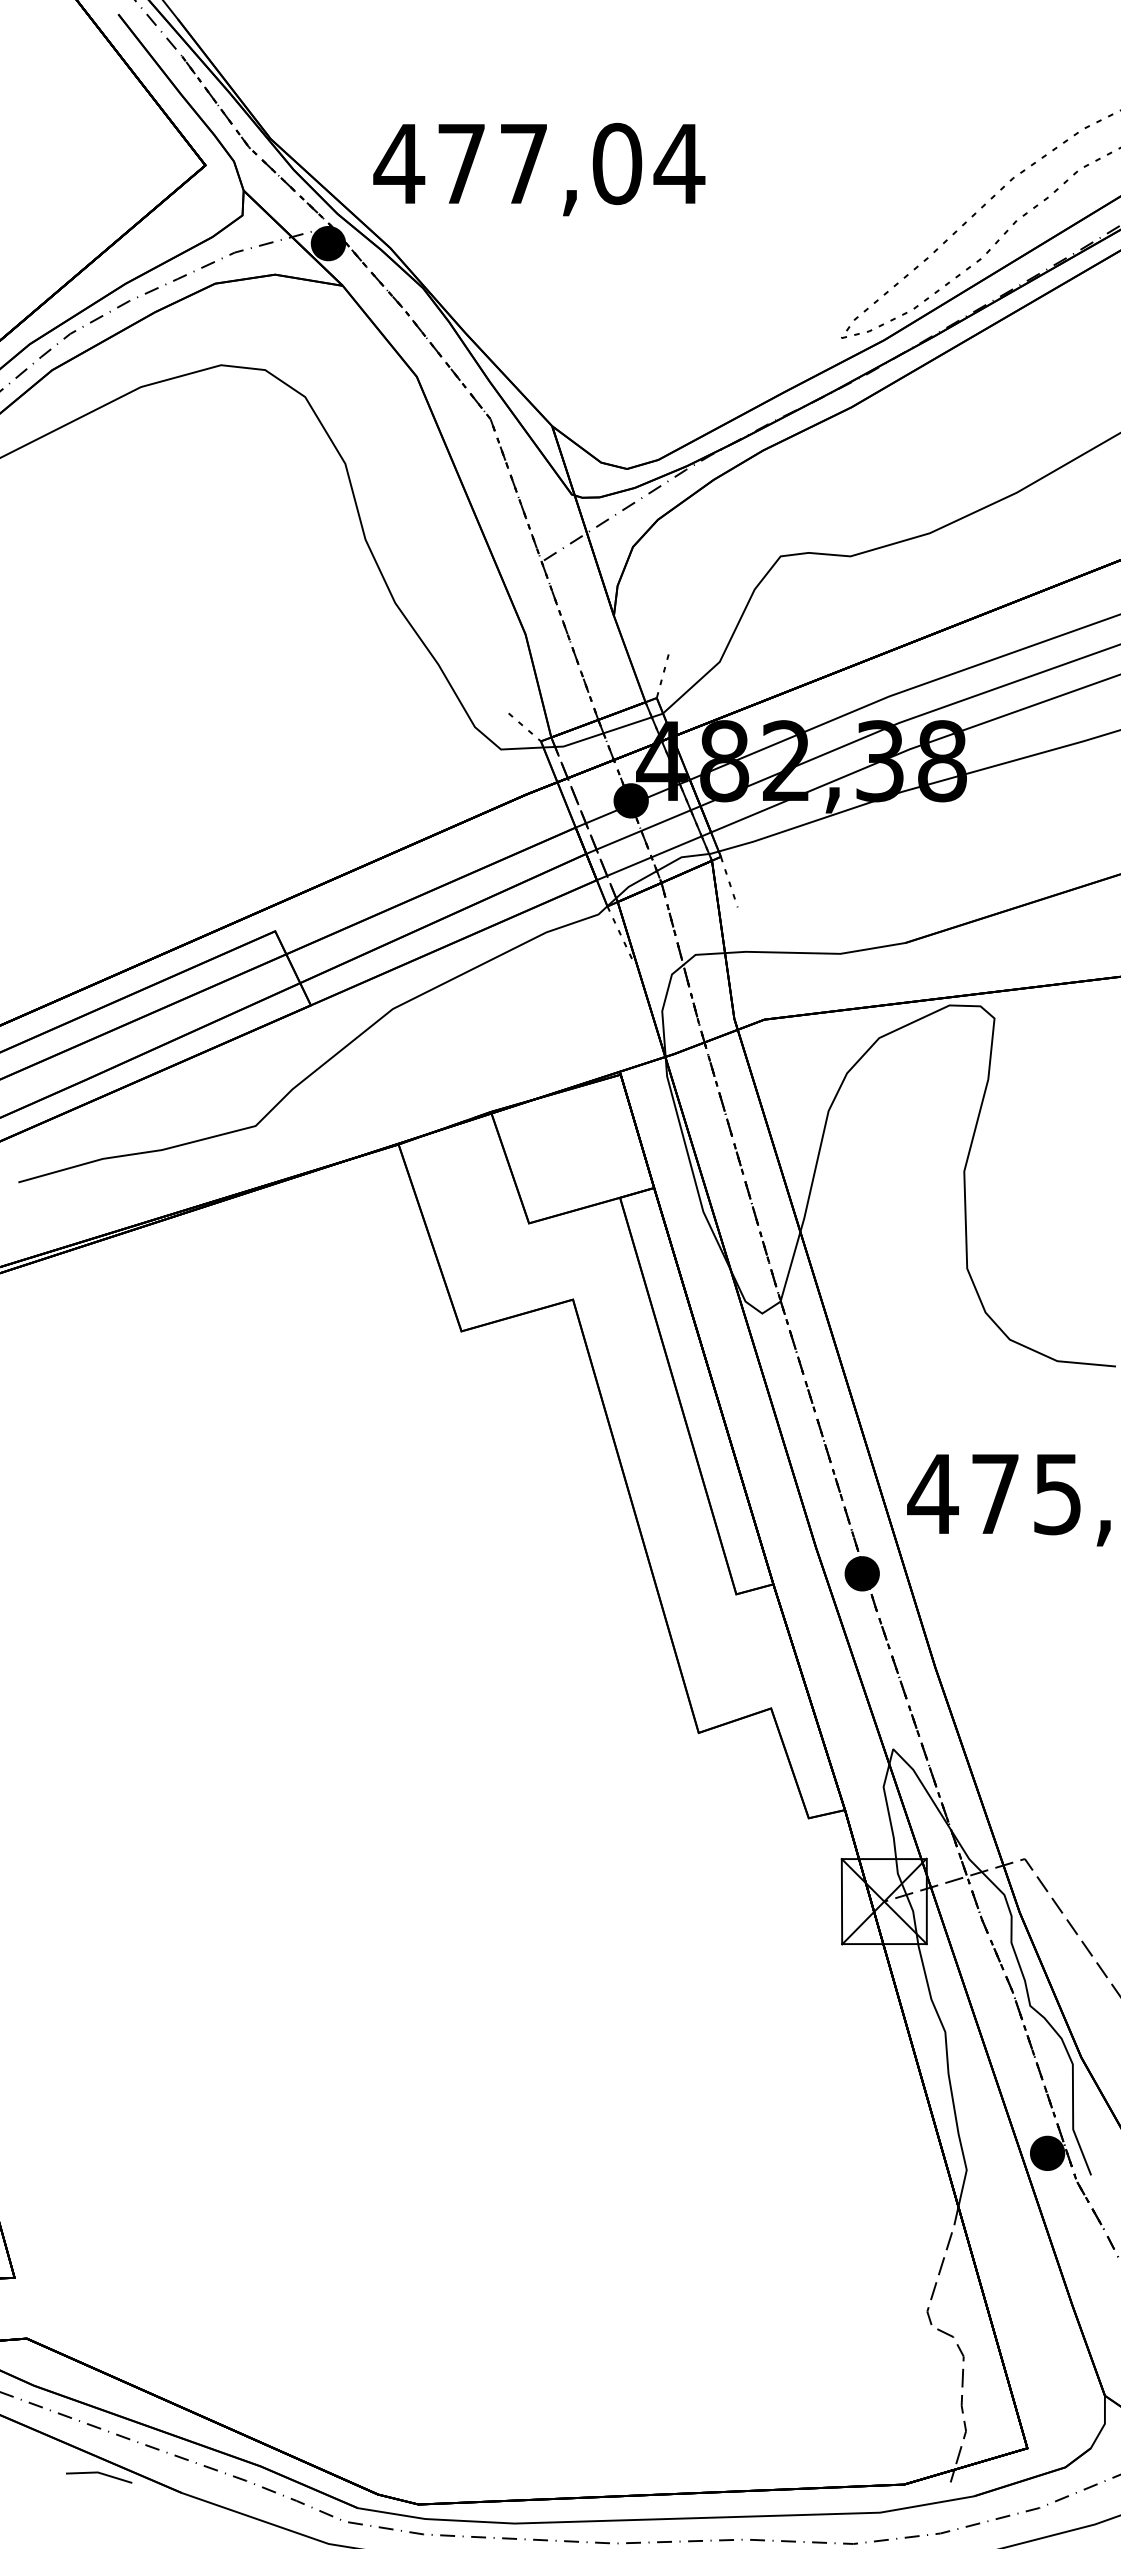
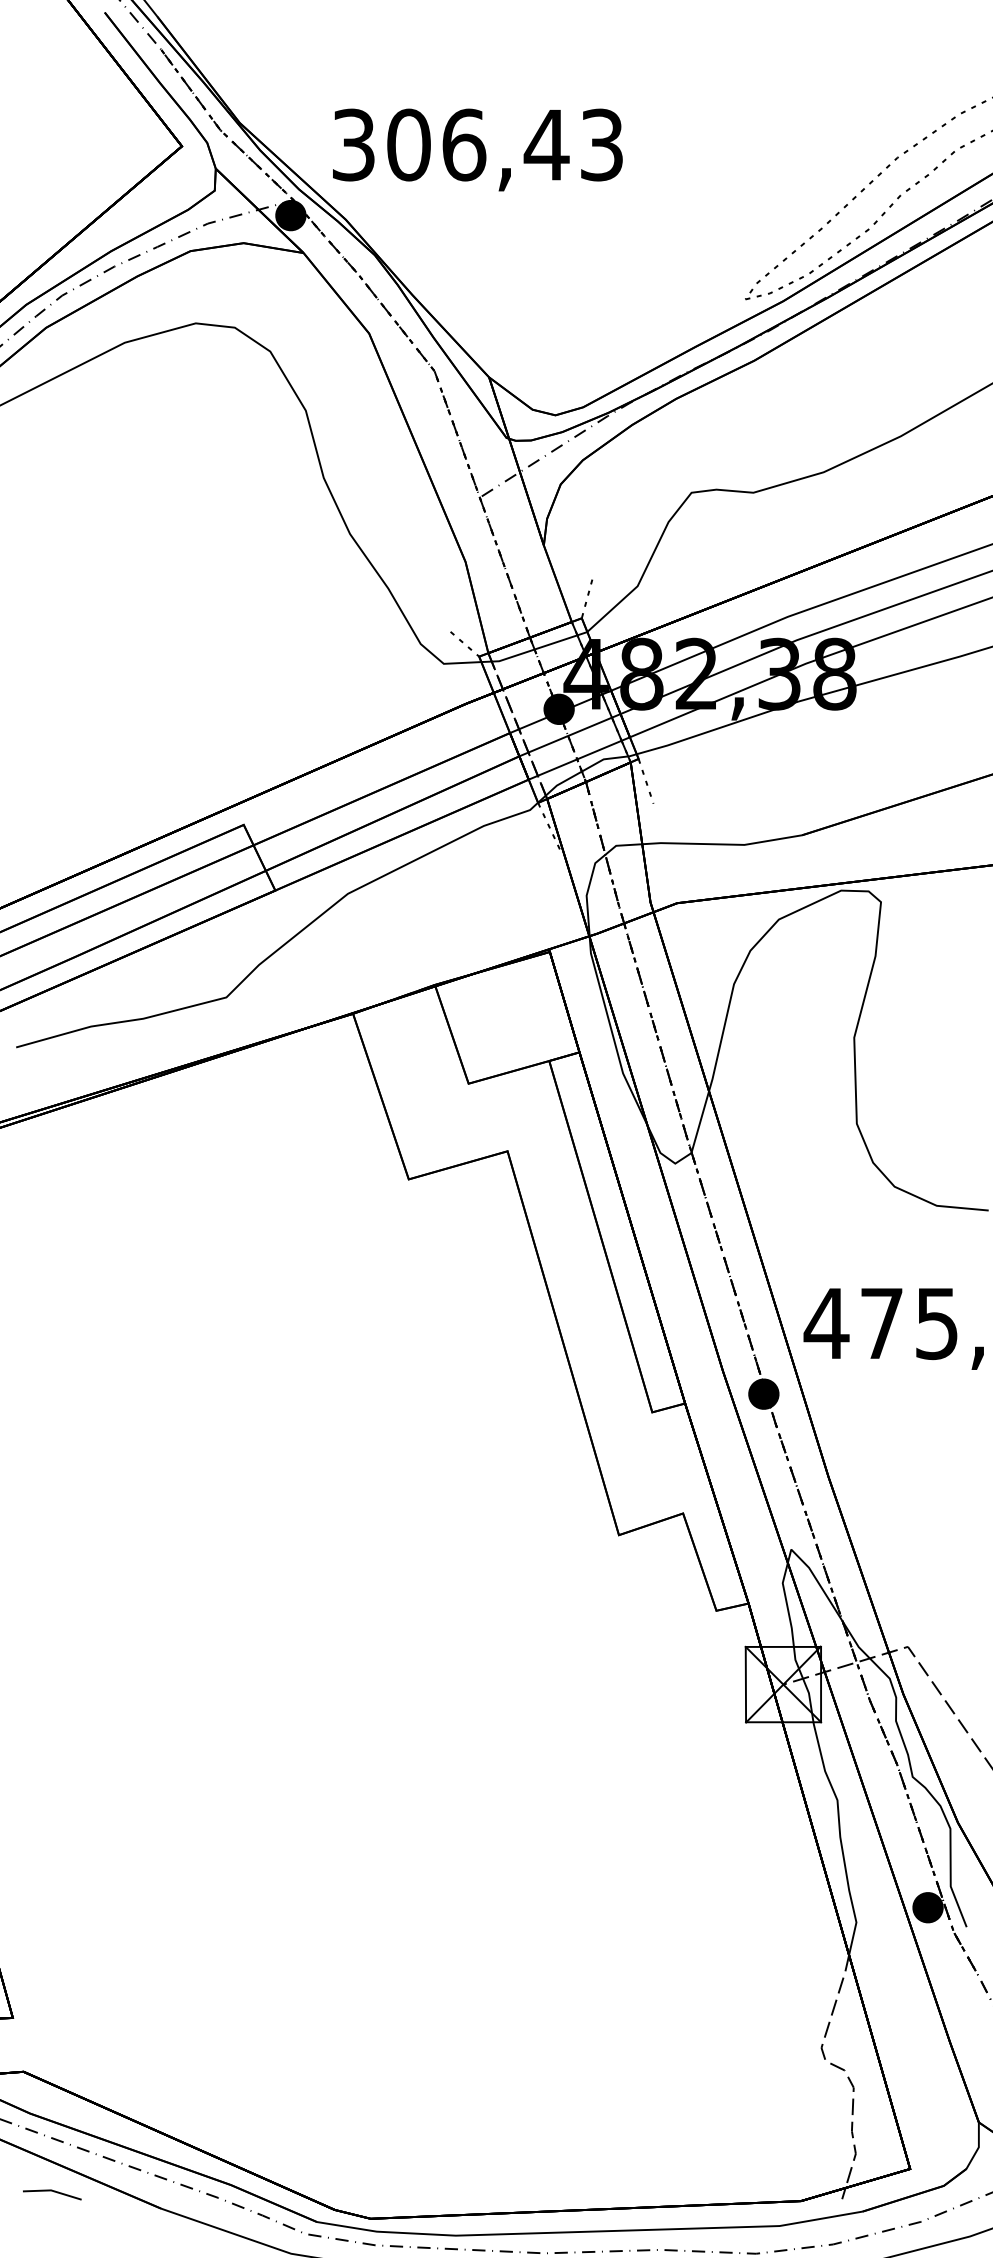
text: (539, 163) -> (477, 144), 477,04 -> 306,43
line: (100, 2474) -> (53, 2192), moved

